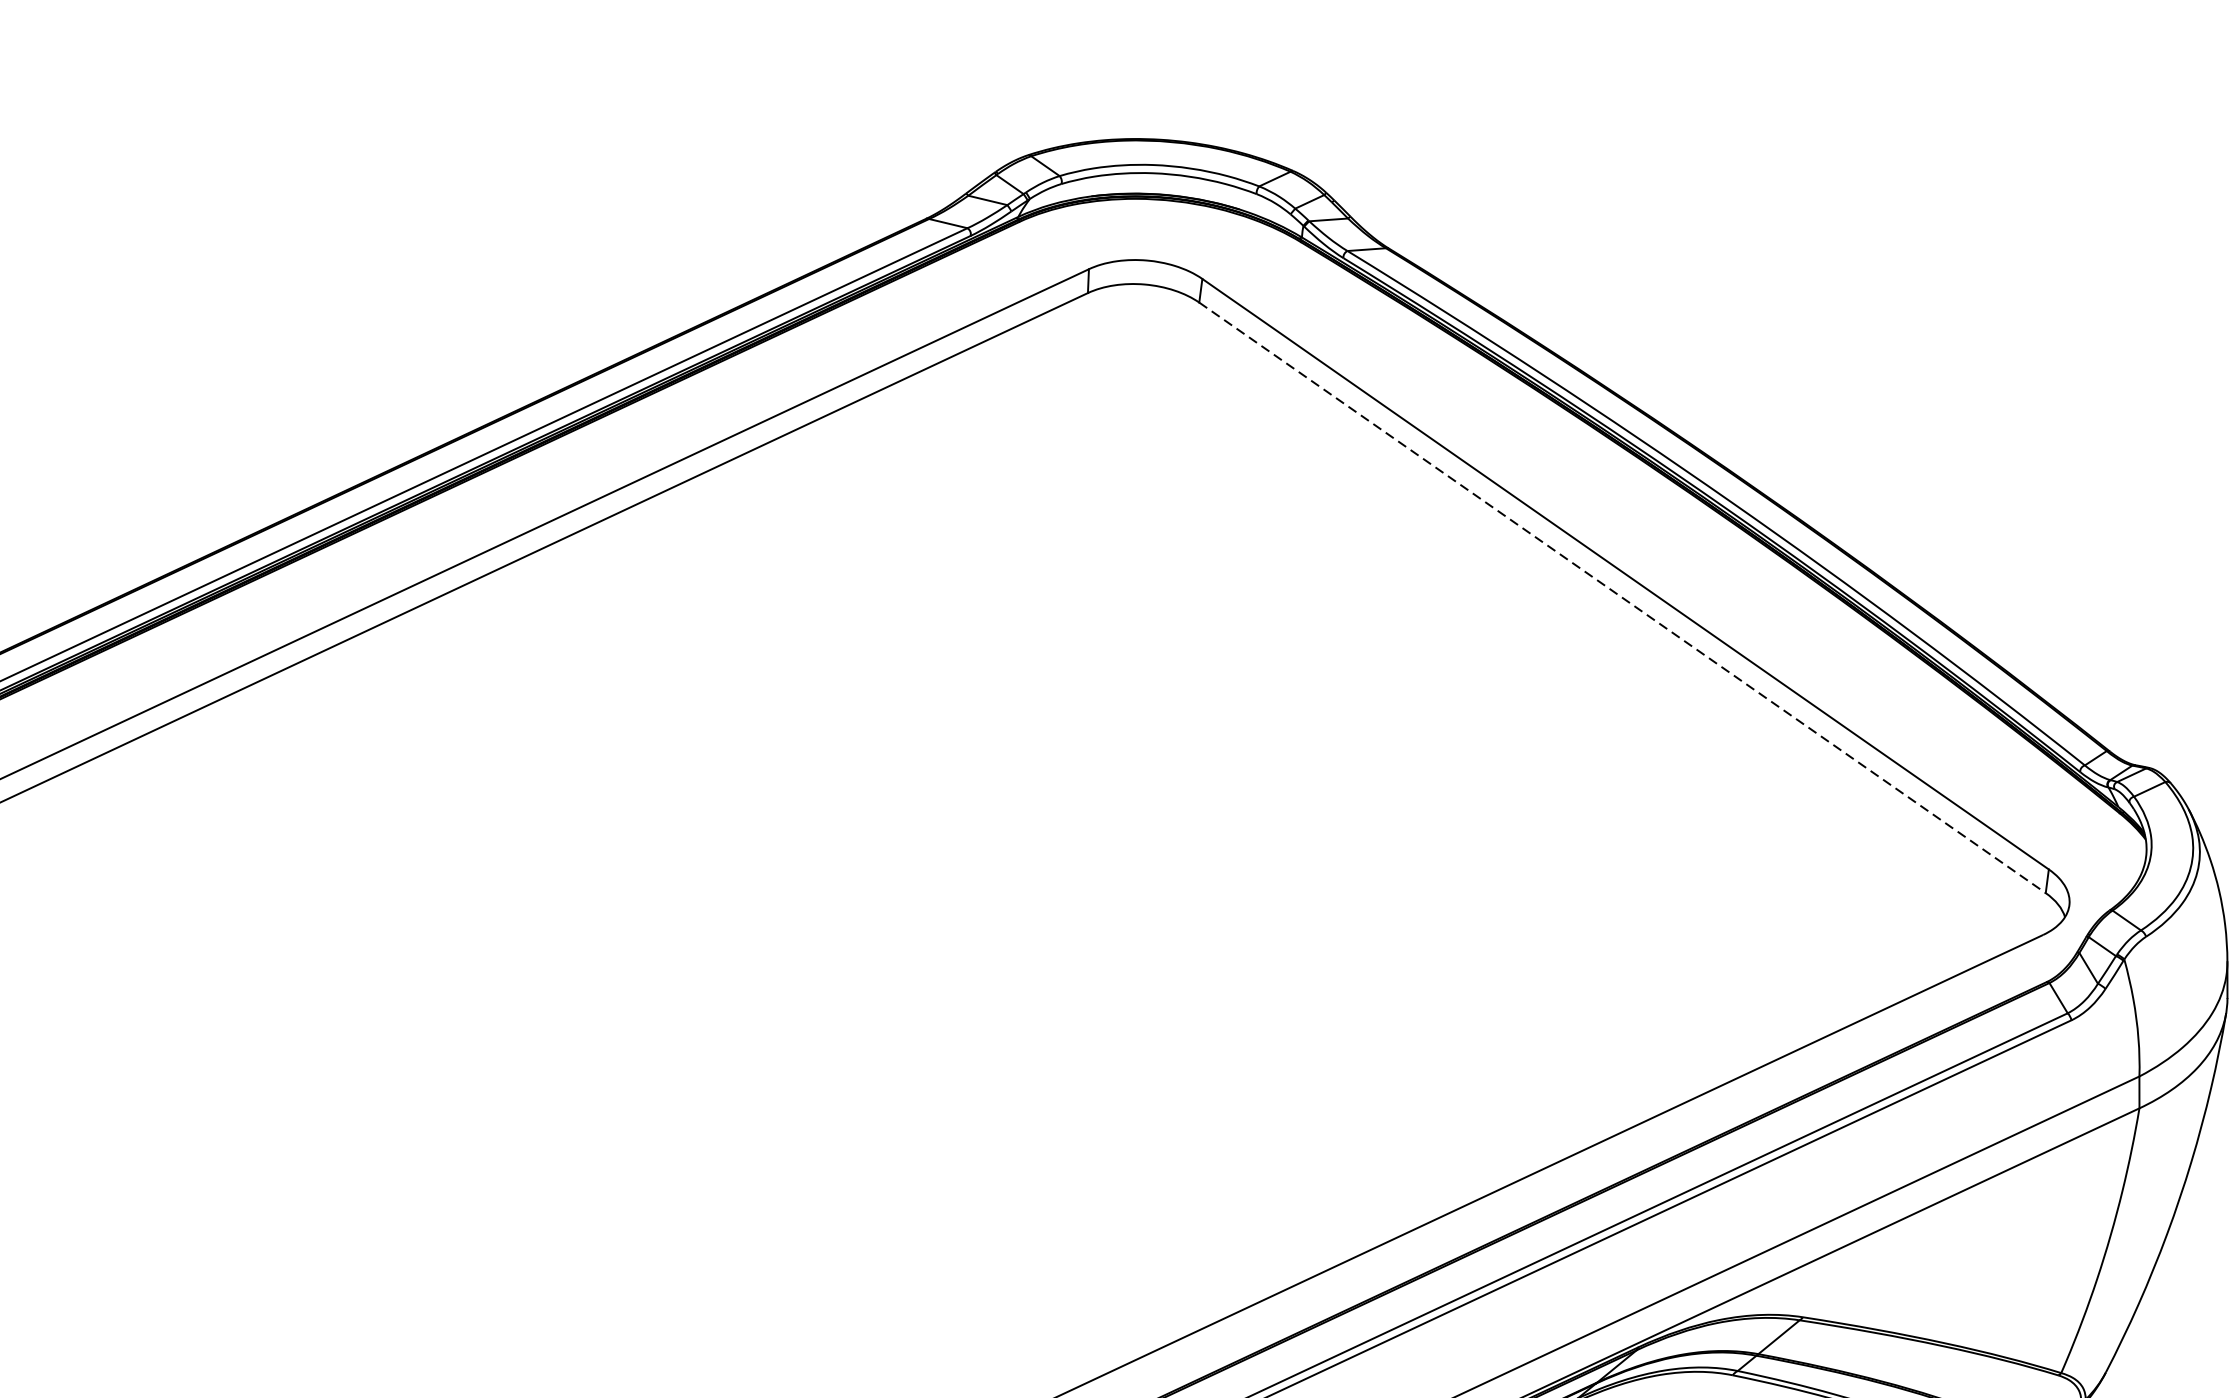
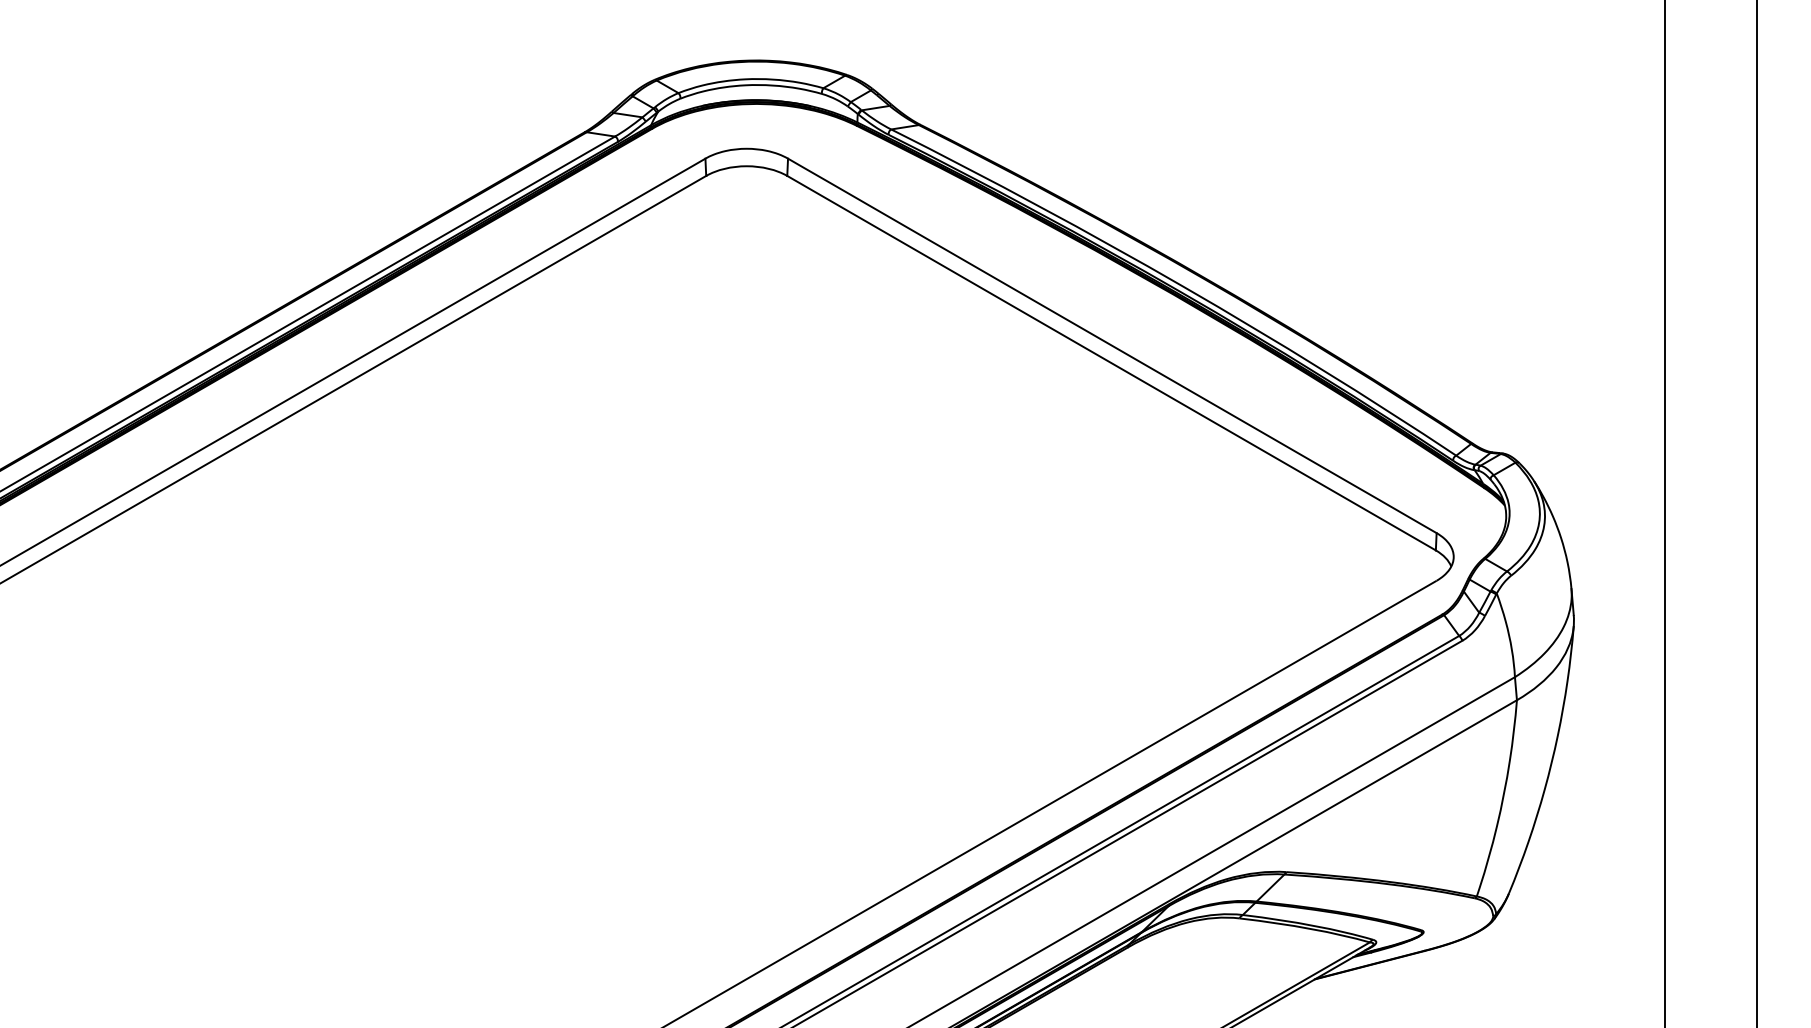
line: (1623, 598) -> (1112, 363), dashed -> solid

